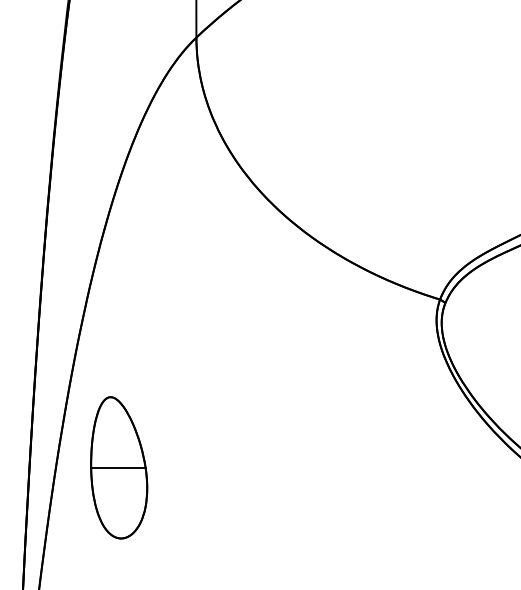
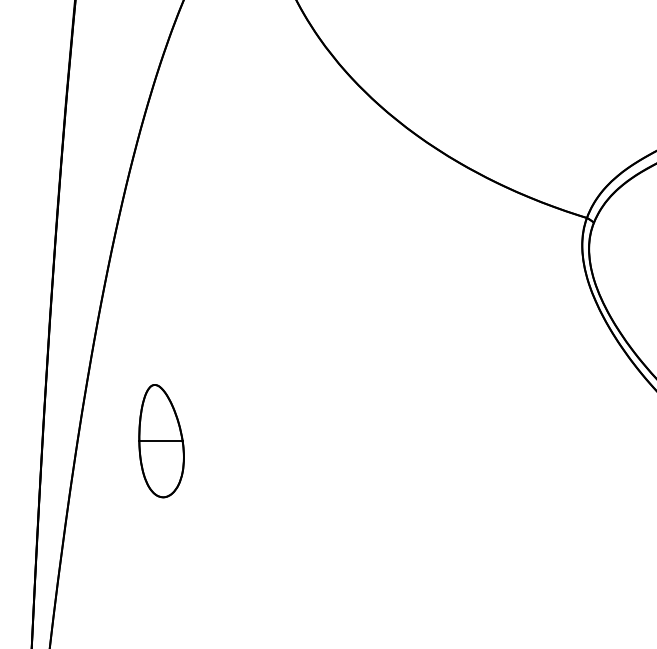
part: (119, 467) -> (161, 440), size x0.6

